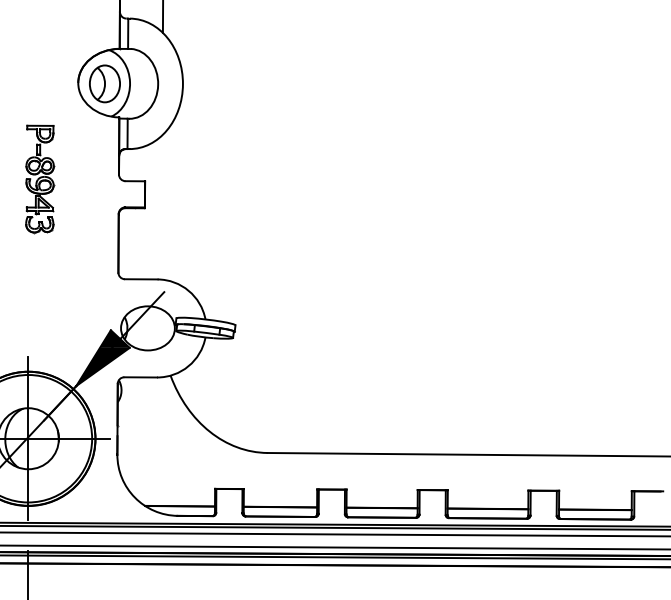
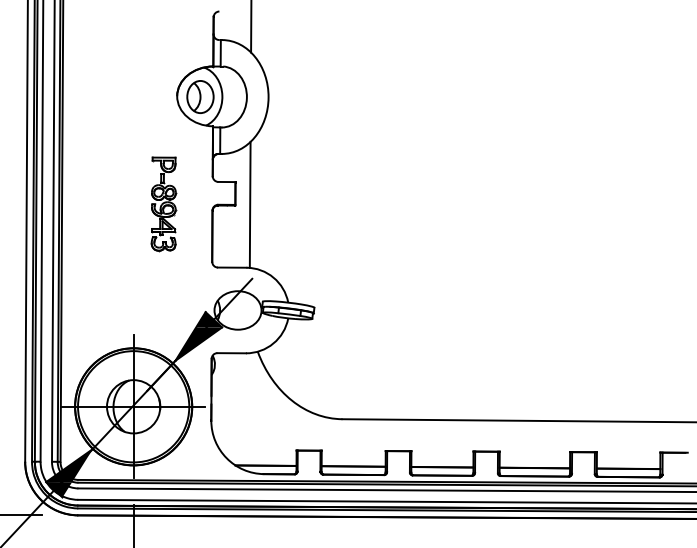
part: (39, 179) -> (163, 204), moved
line: (161, 207) -> (249, 204), added

